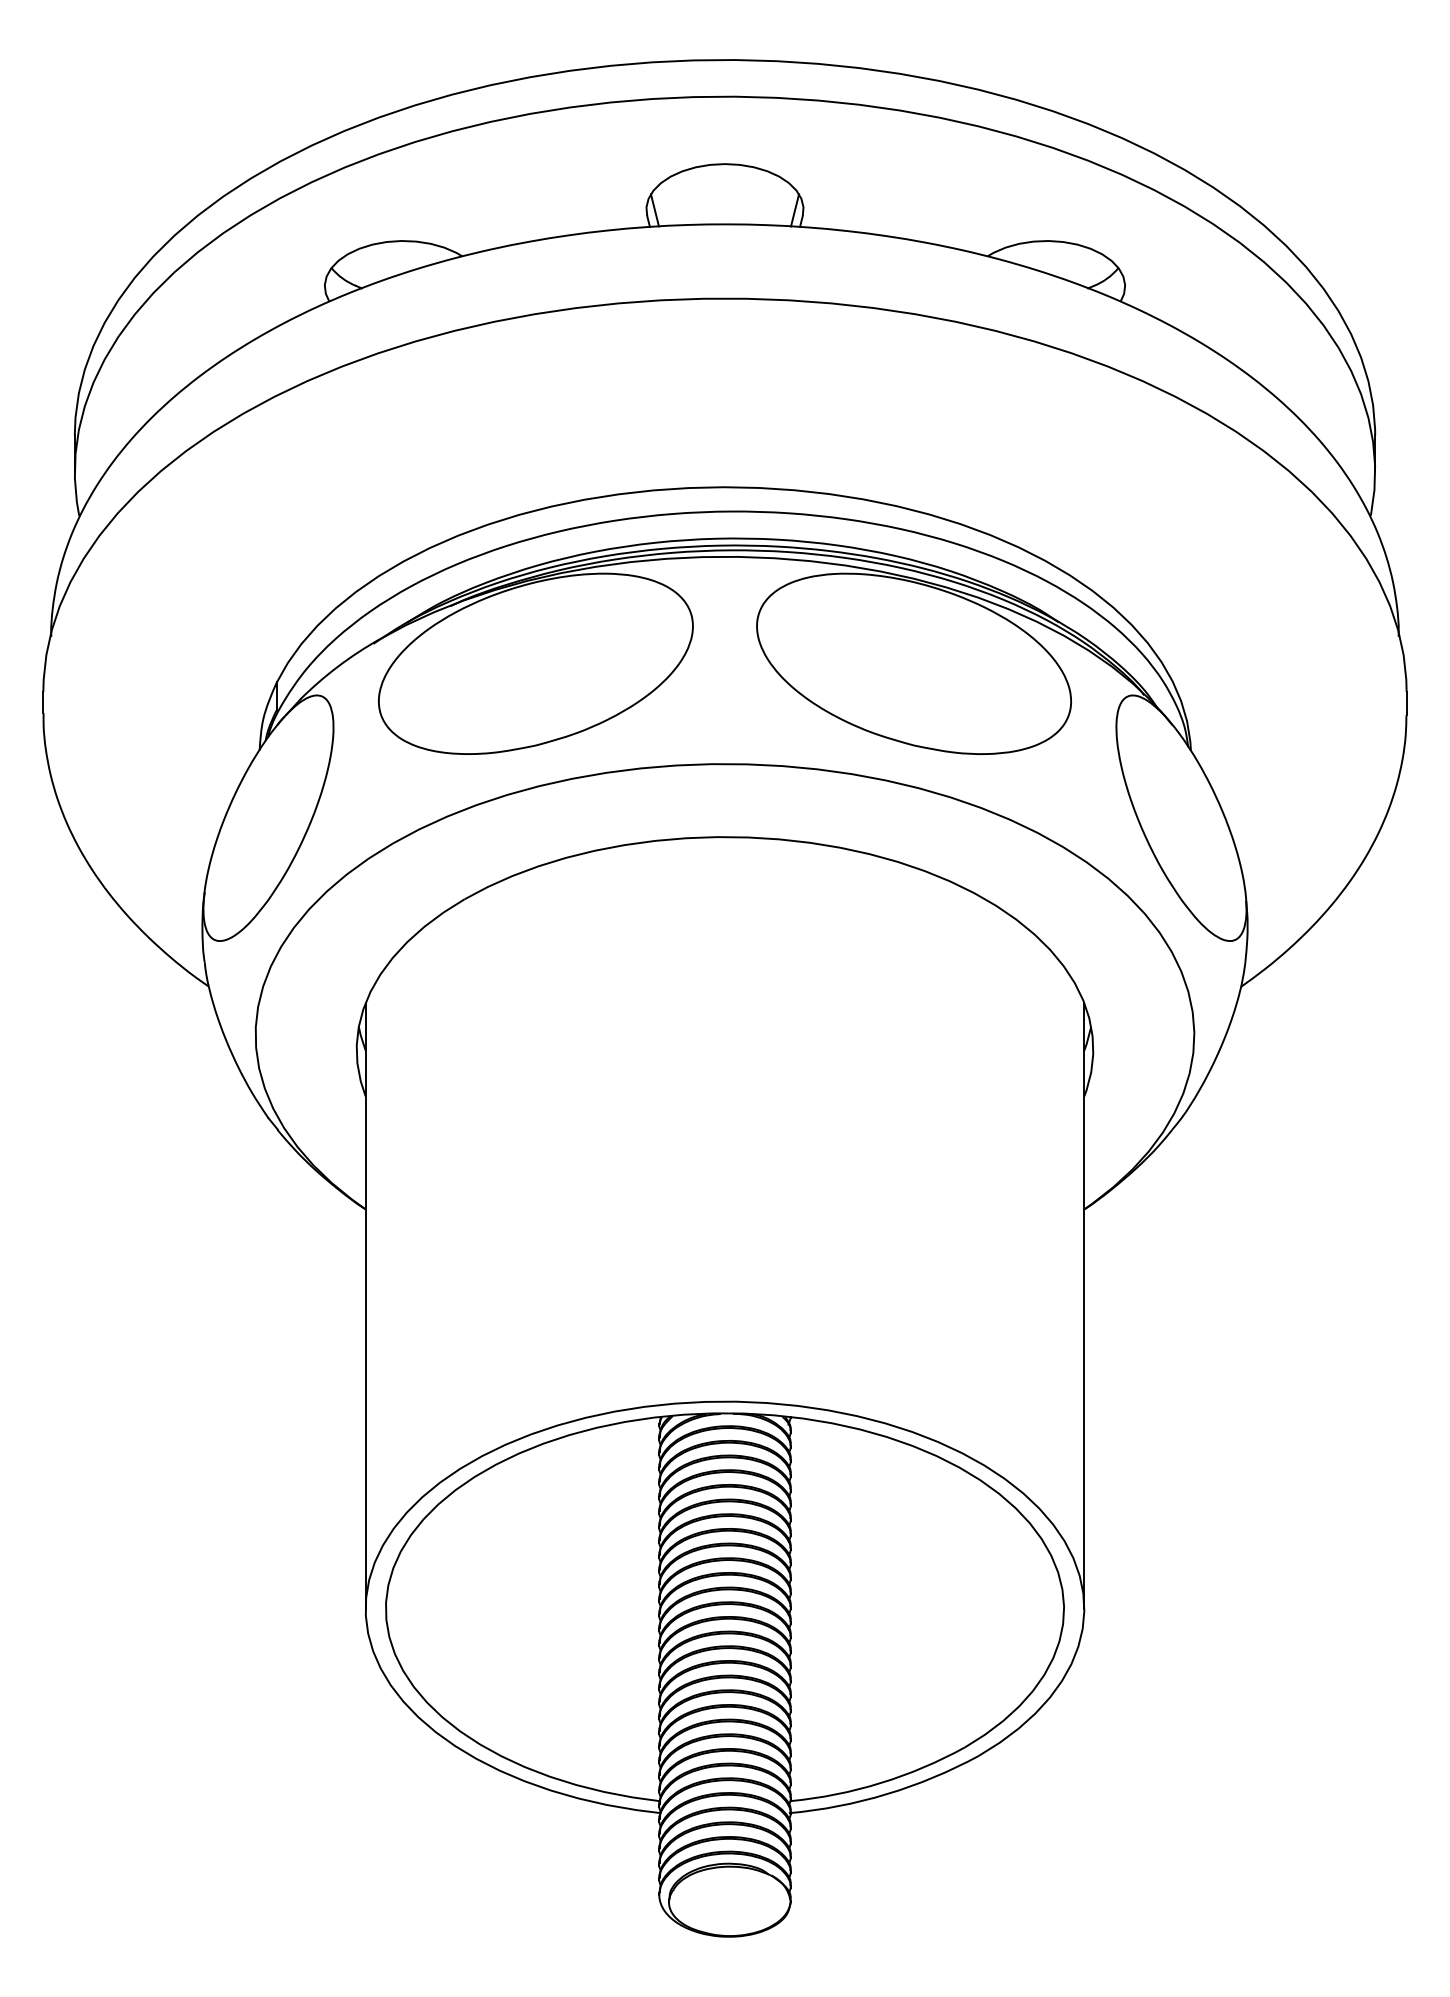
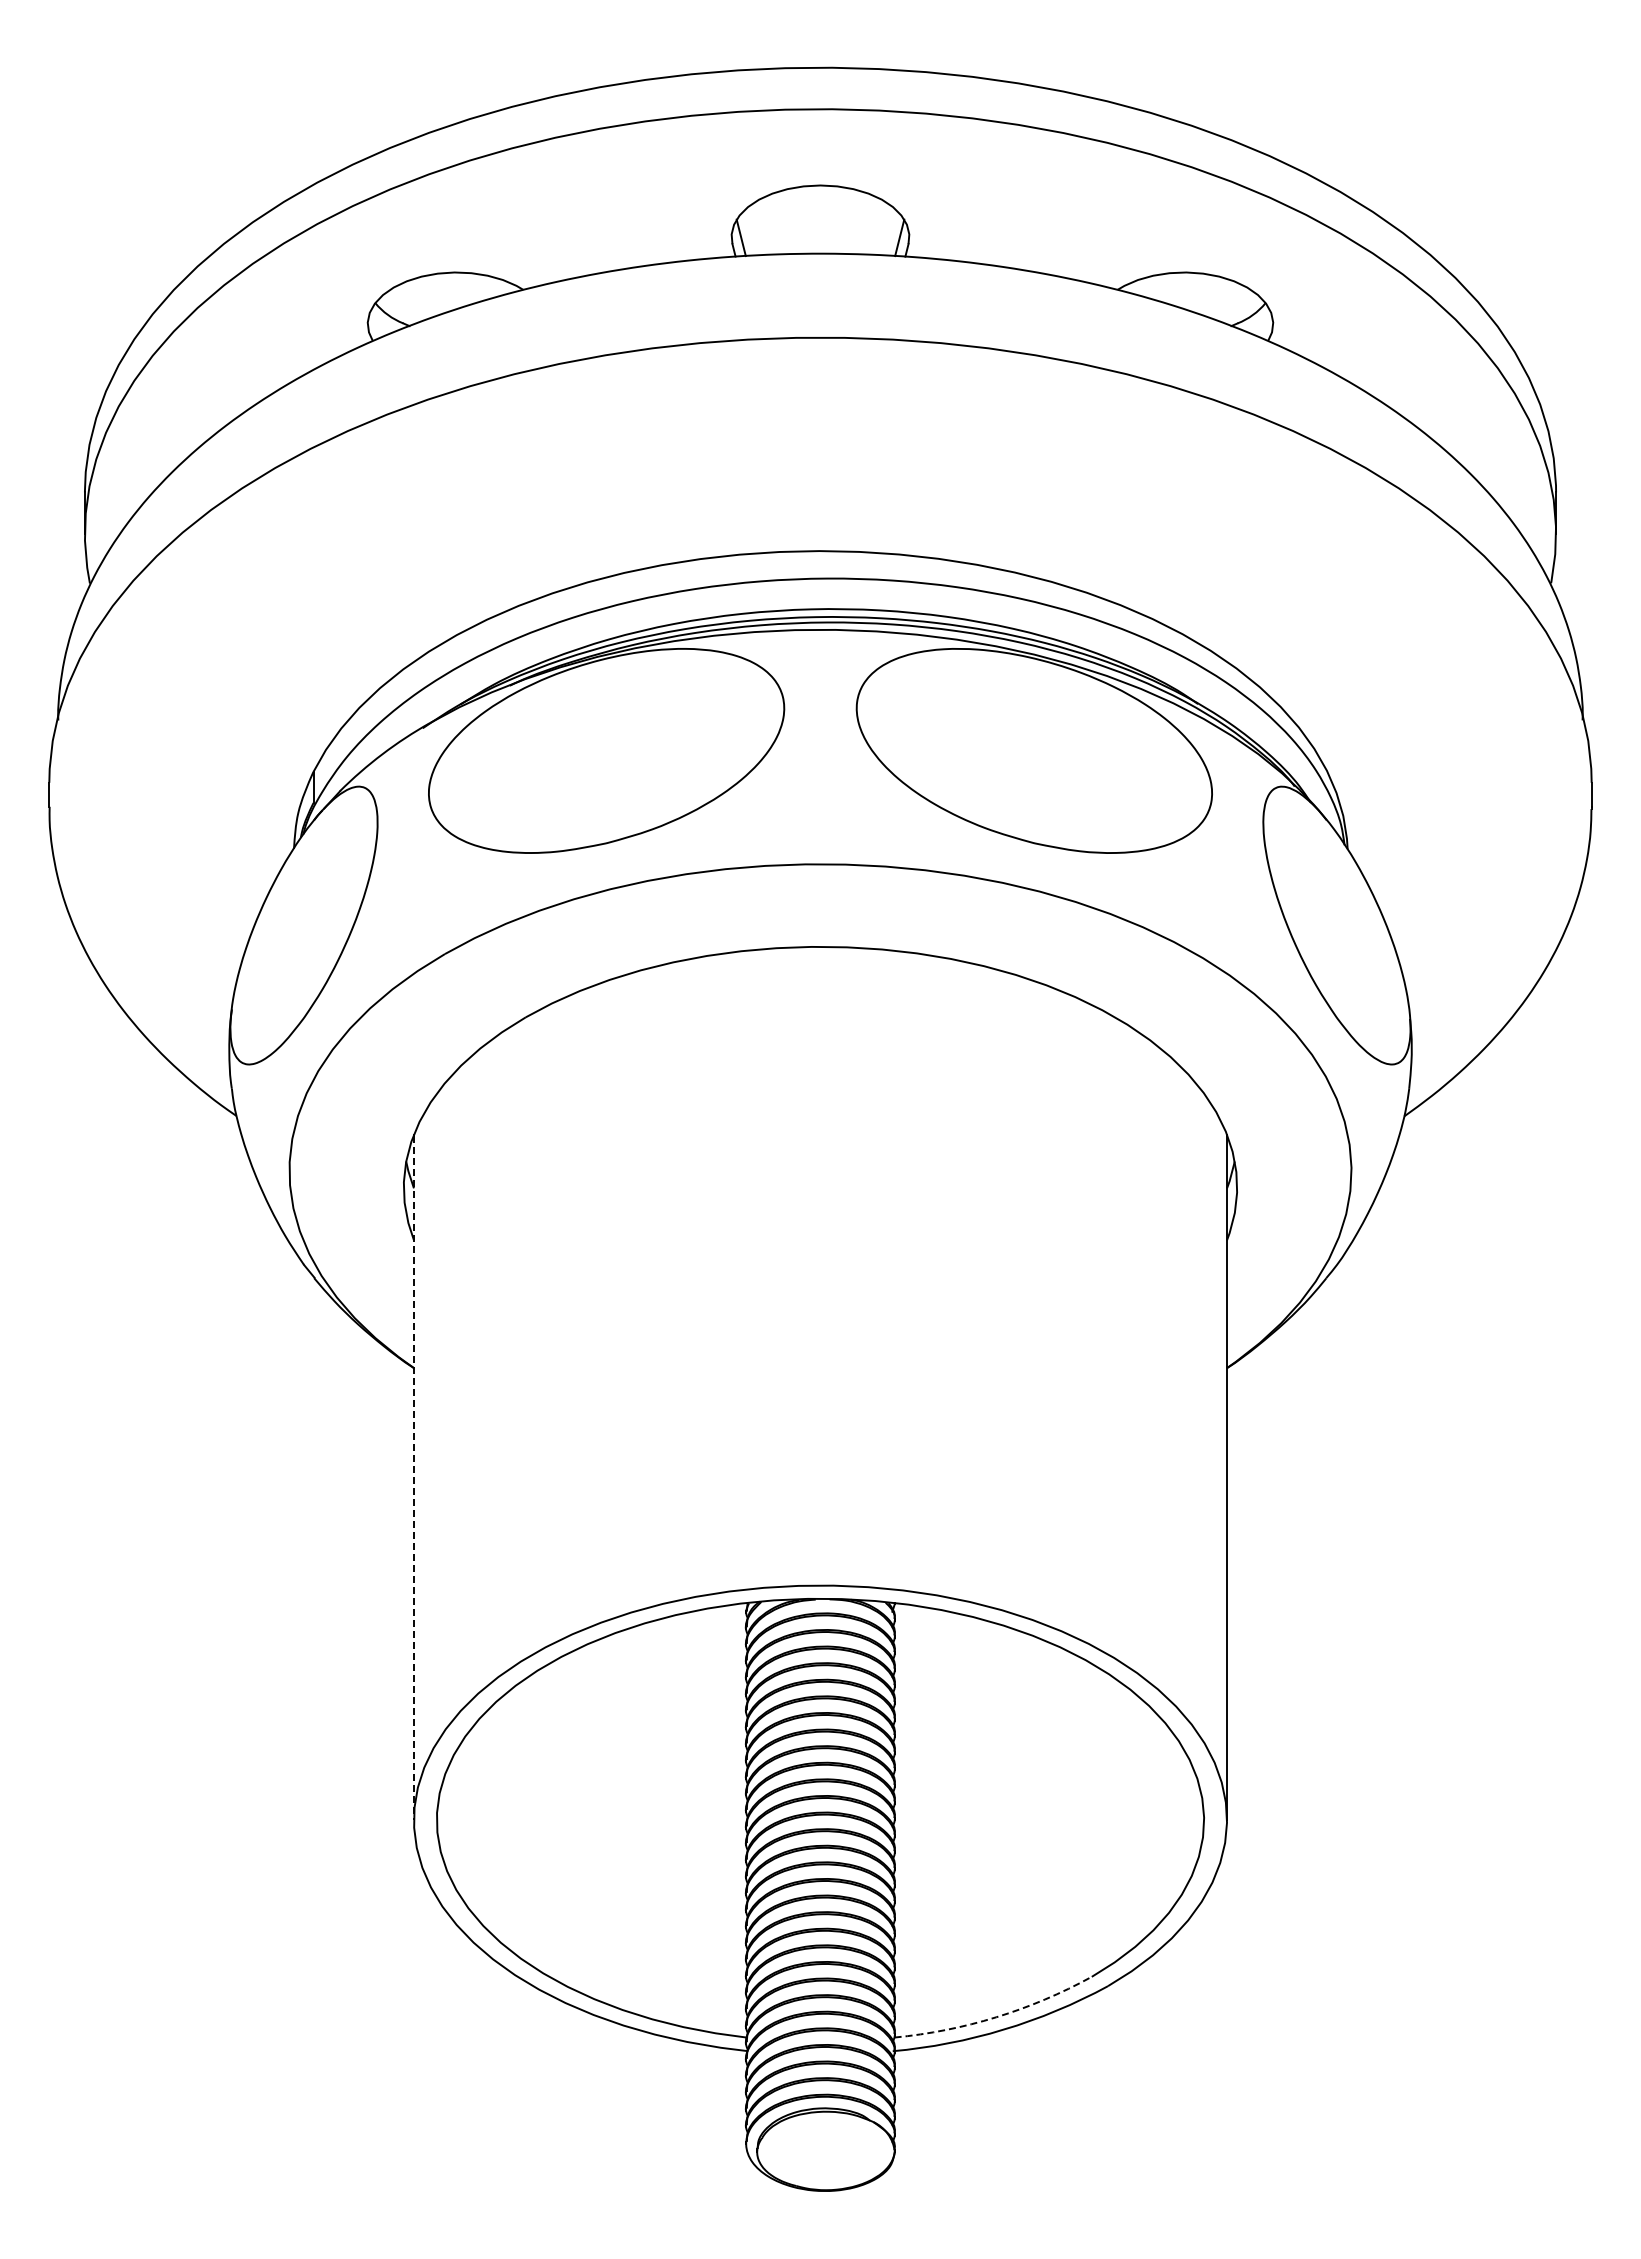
line: (365, 1306) -> (413, 1478), solid -> dashed
arc: (880, 1783) -> (996, 2017), solid -> dashed

